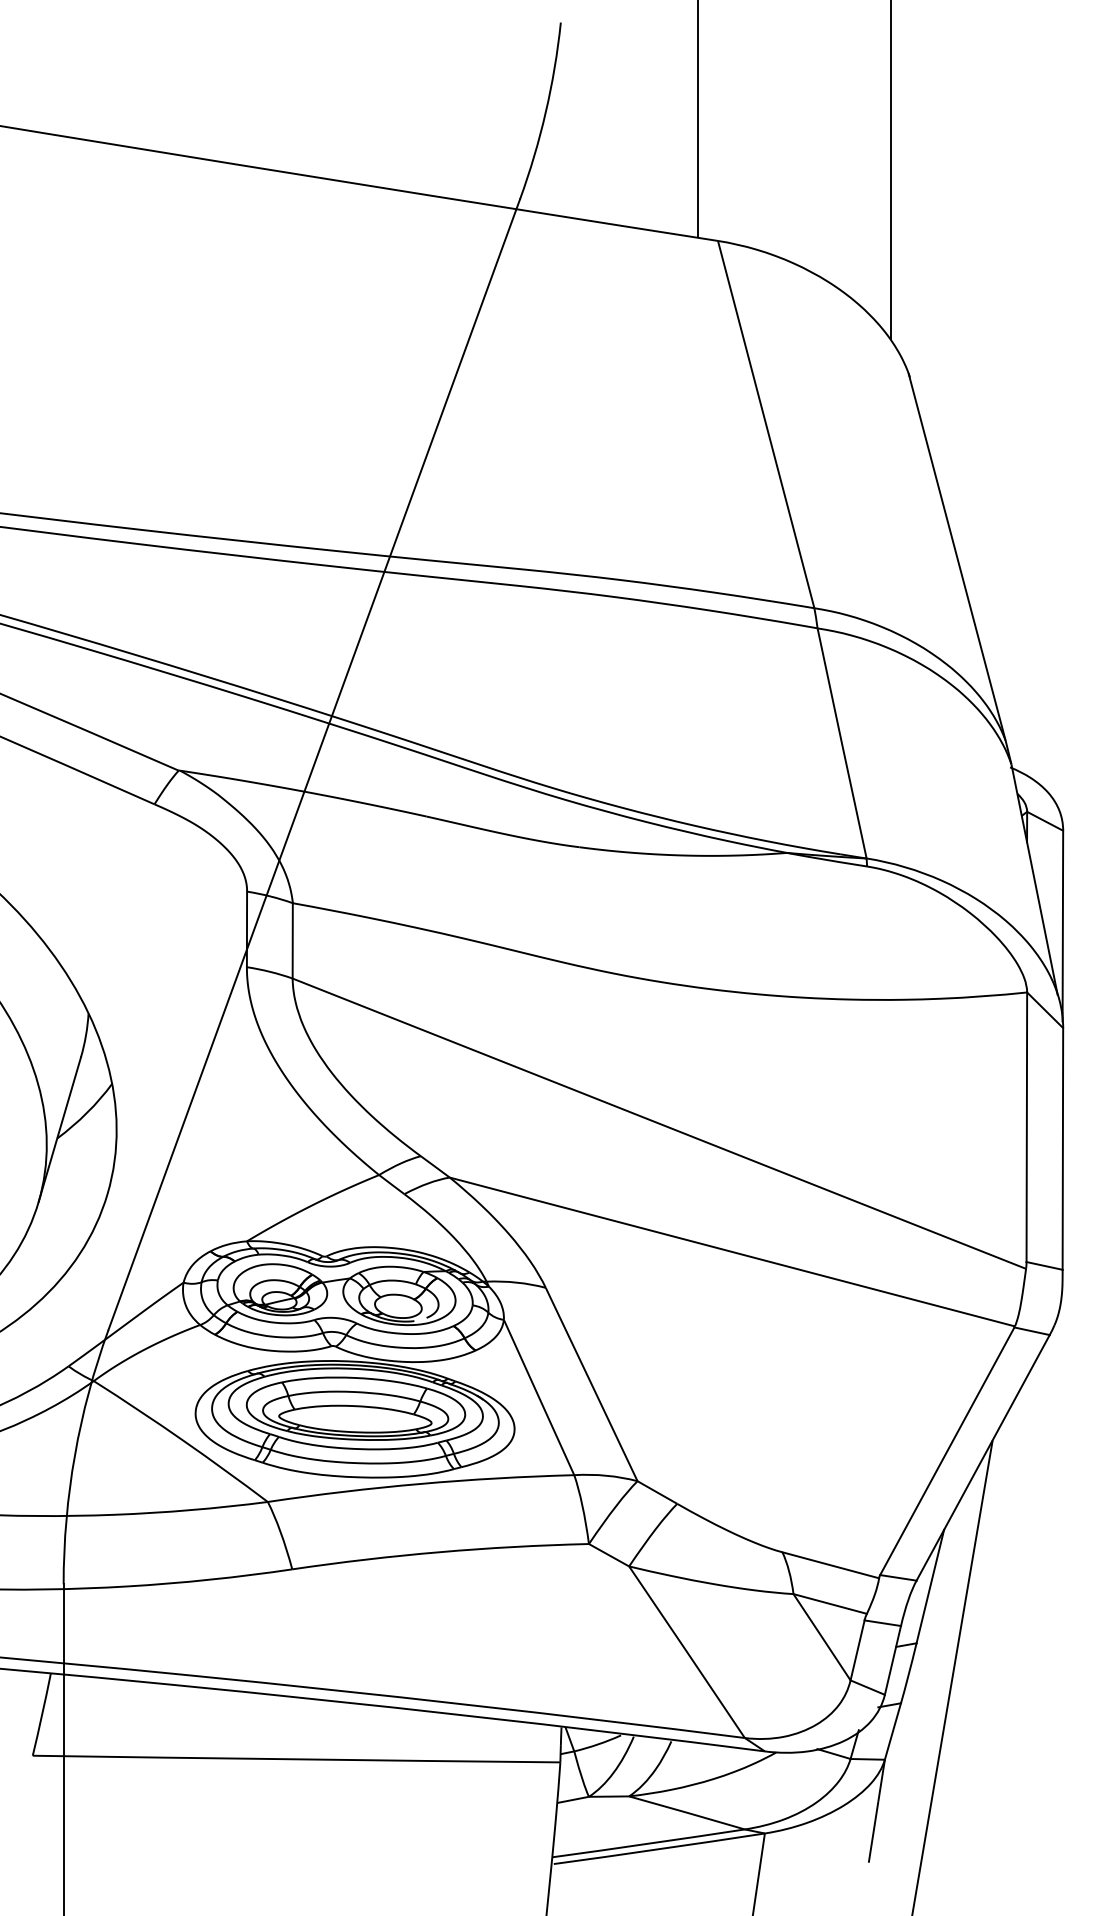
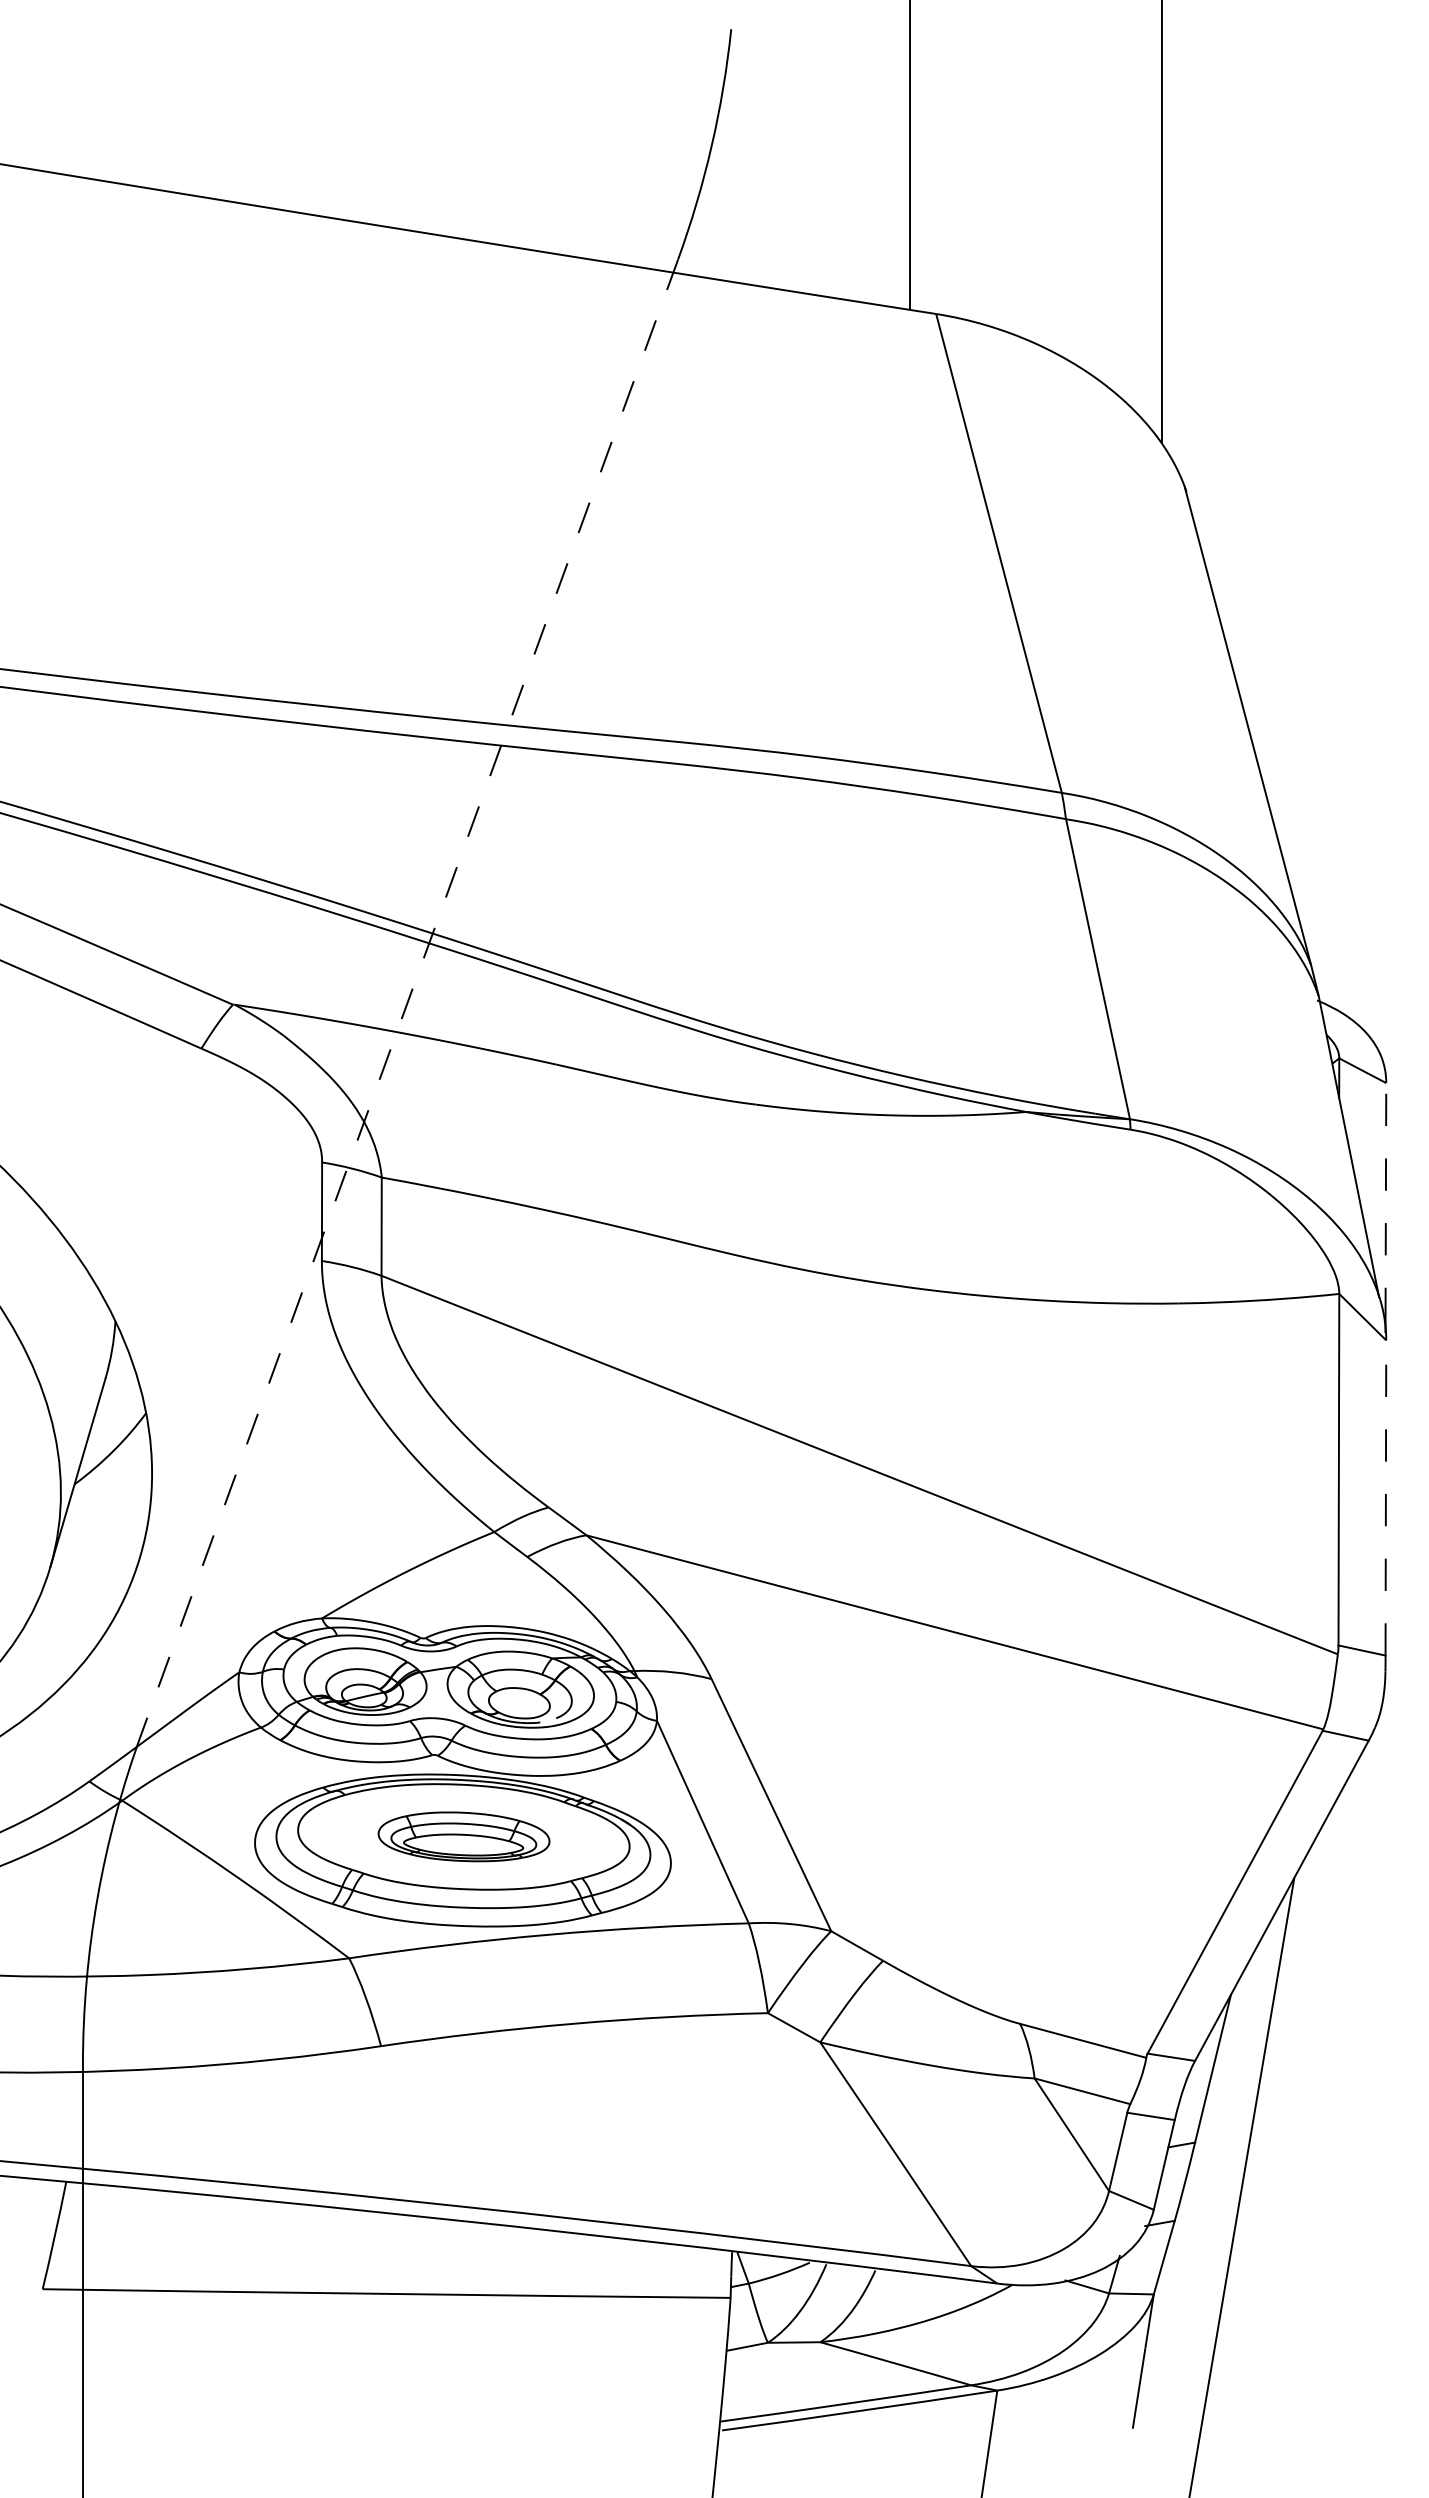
line: (314, 764) -> (409, 996), solid -> dashed
line: (1062, 921) -> (1385, 1201), solid -> dashed
line: (1062, 1148) -> (1385, 1497), solid -> dashed
part: (355, 1408) -> (463, 1836), size x0.6

